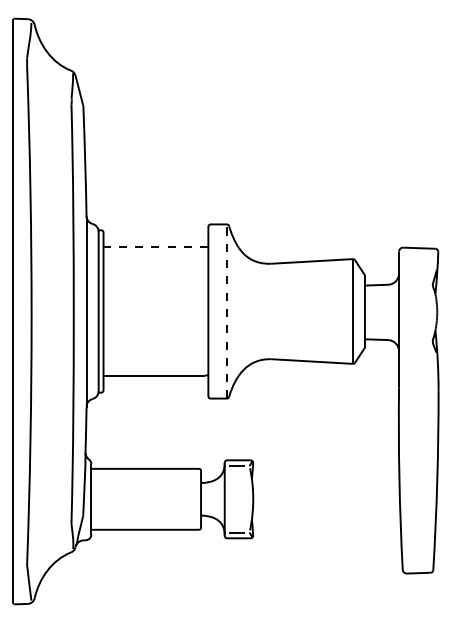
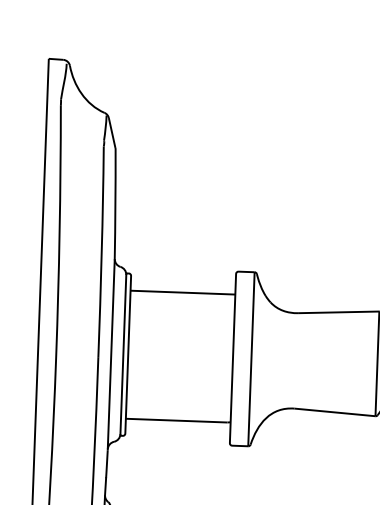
line: (155, 247) -> (182, 292), dashed -> solid
line: (226, 311) -> (251, 359), dashed -> solid

